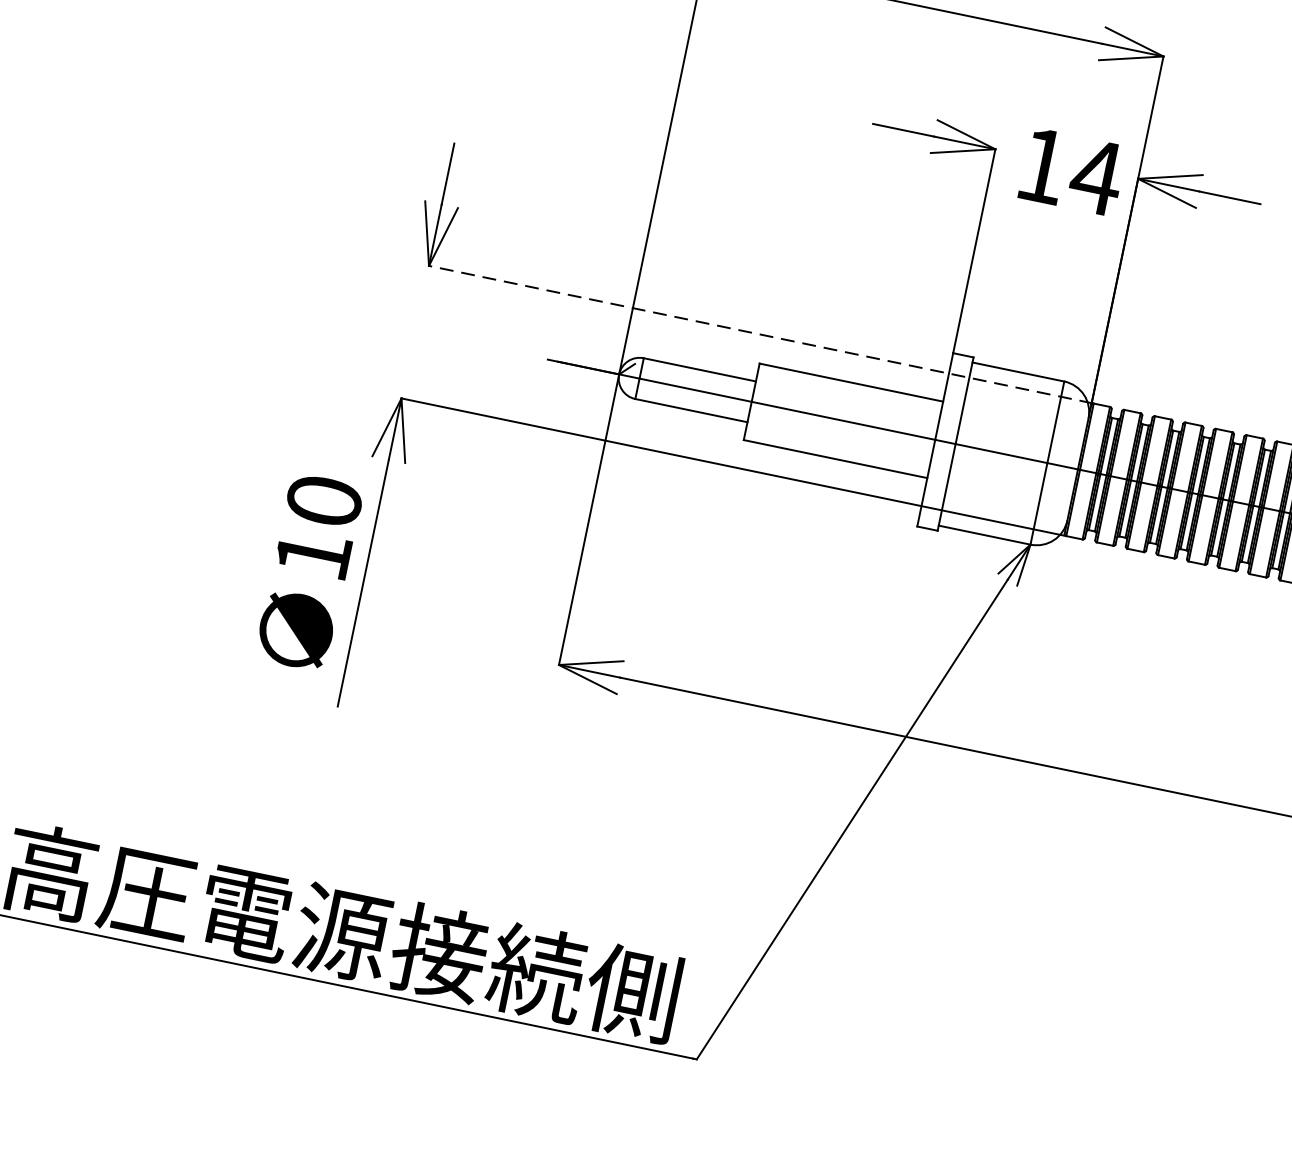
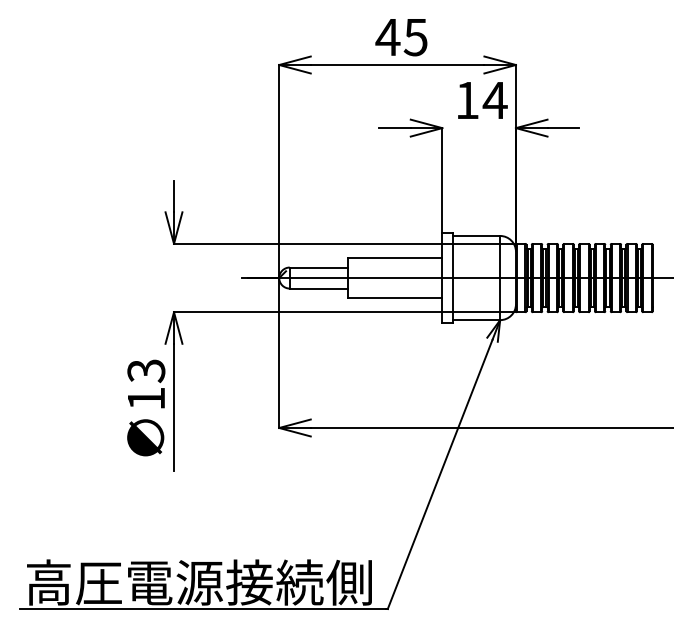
text: (1071, 171) -> (482, 100), moved
line: (759, 333) -> (344, 243), dashed -> solid
text: (324, 502) -> (146, 371), 10 -> 13

